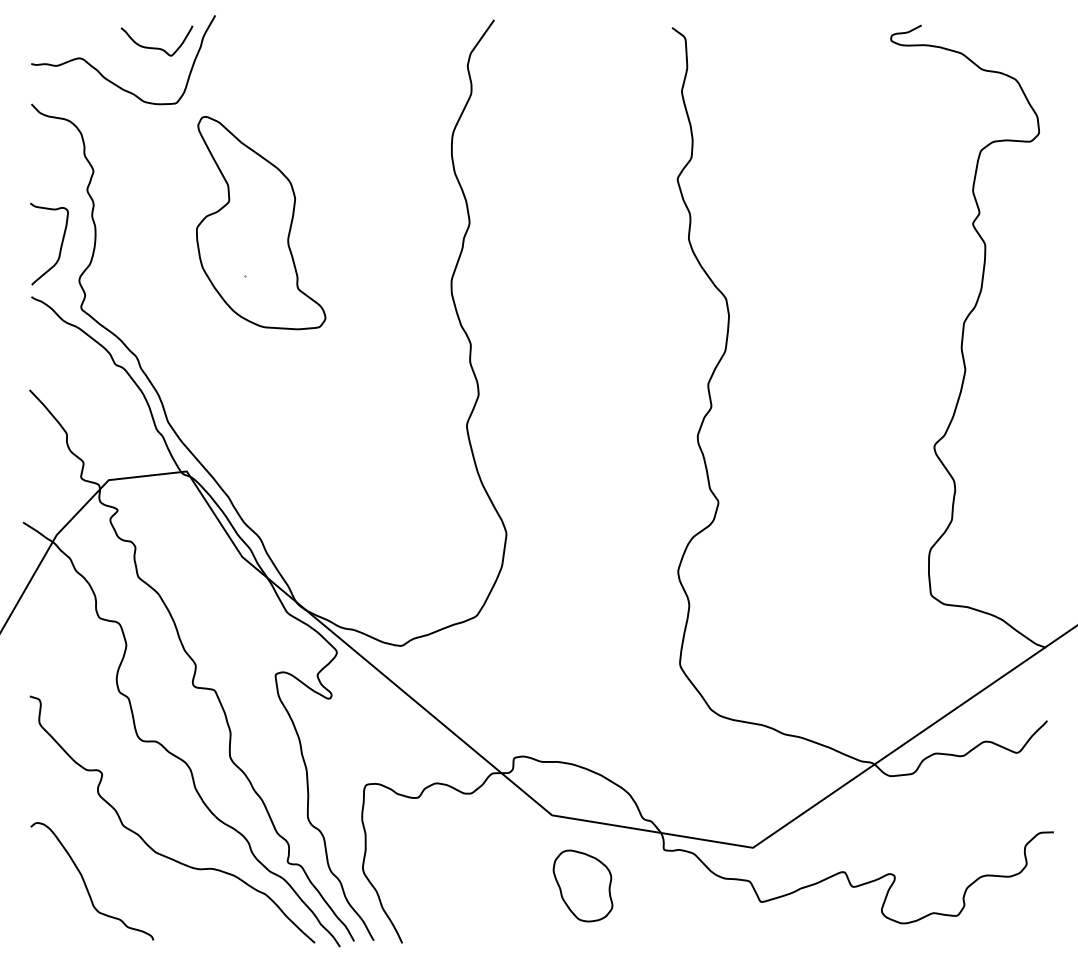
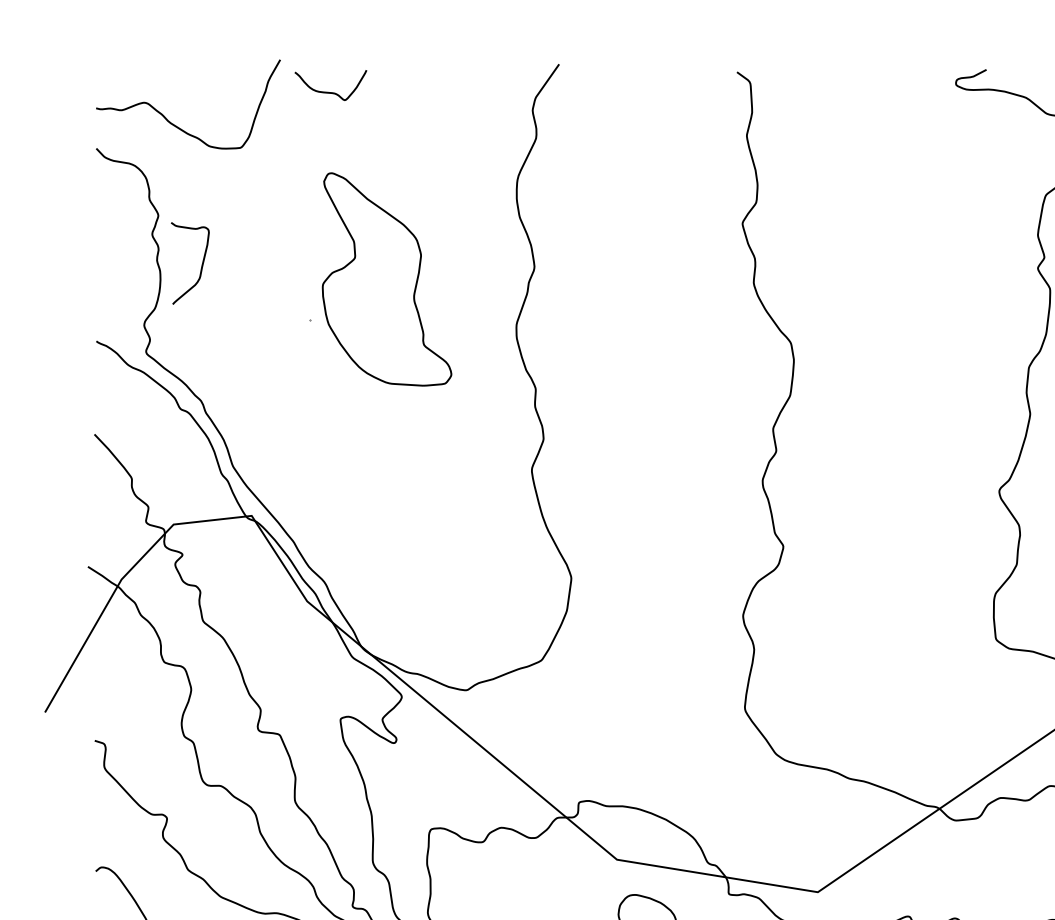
curve: (156, 47) -> (330, 91), moved
part: (261, 223) -> (387, 279), moved
curve: (60, 245) -> (201, 264), moved

